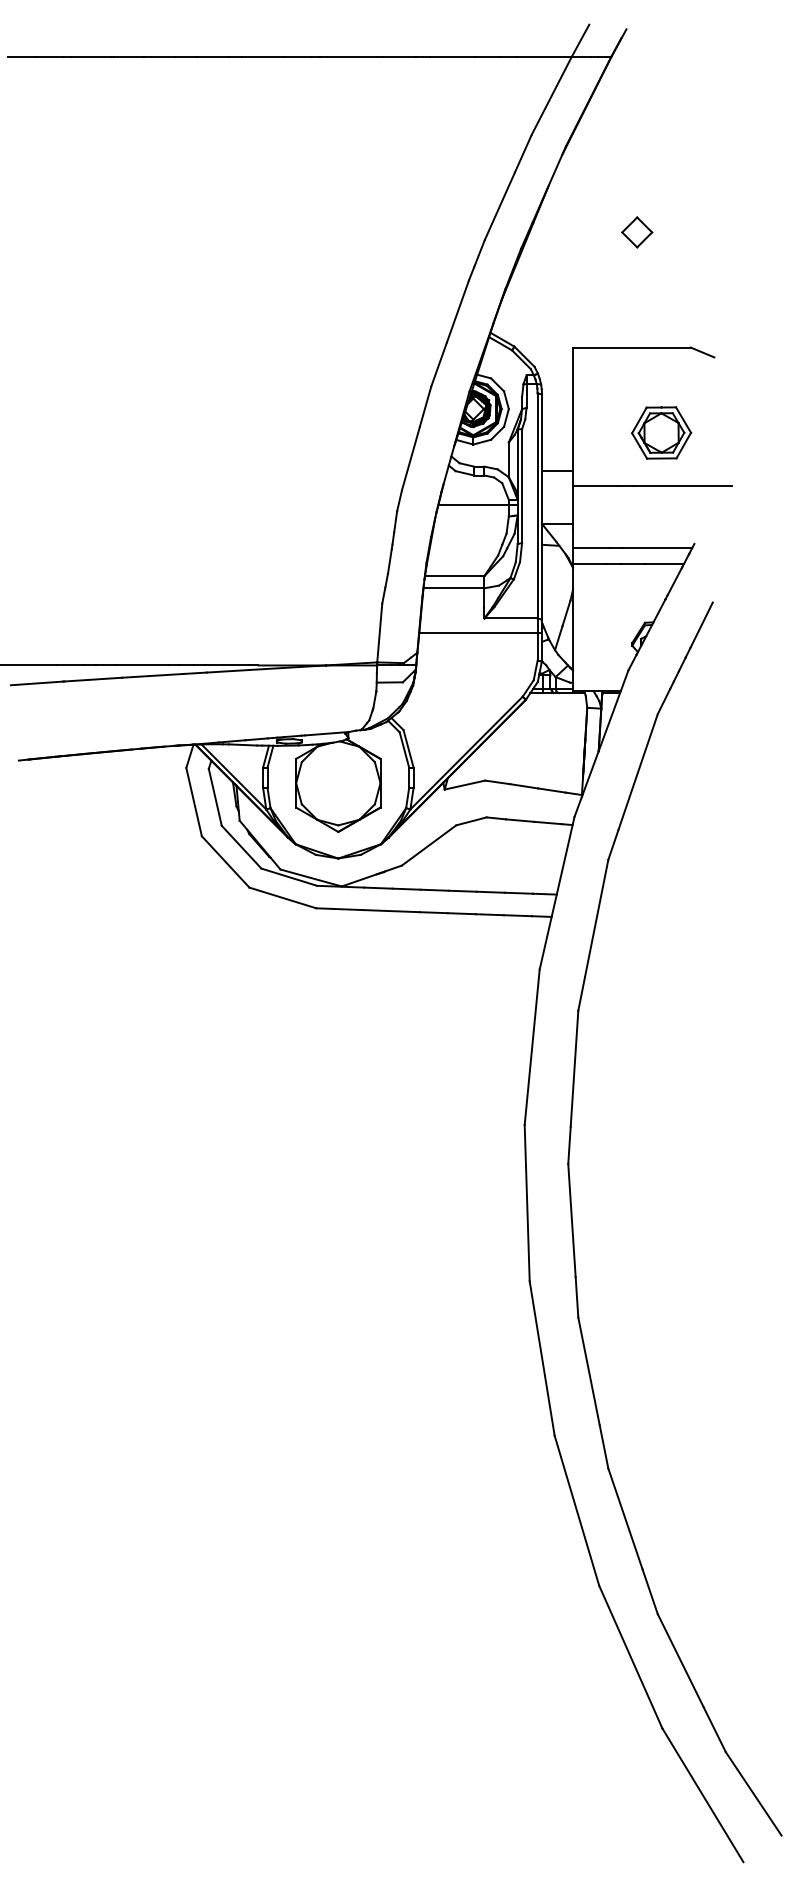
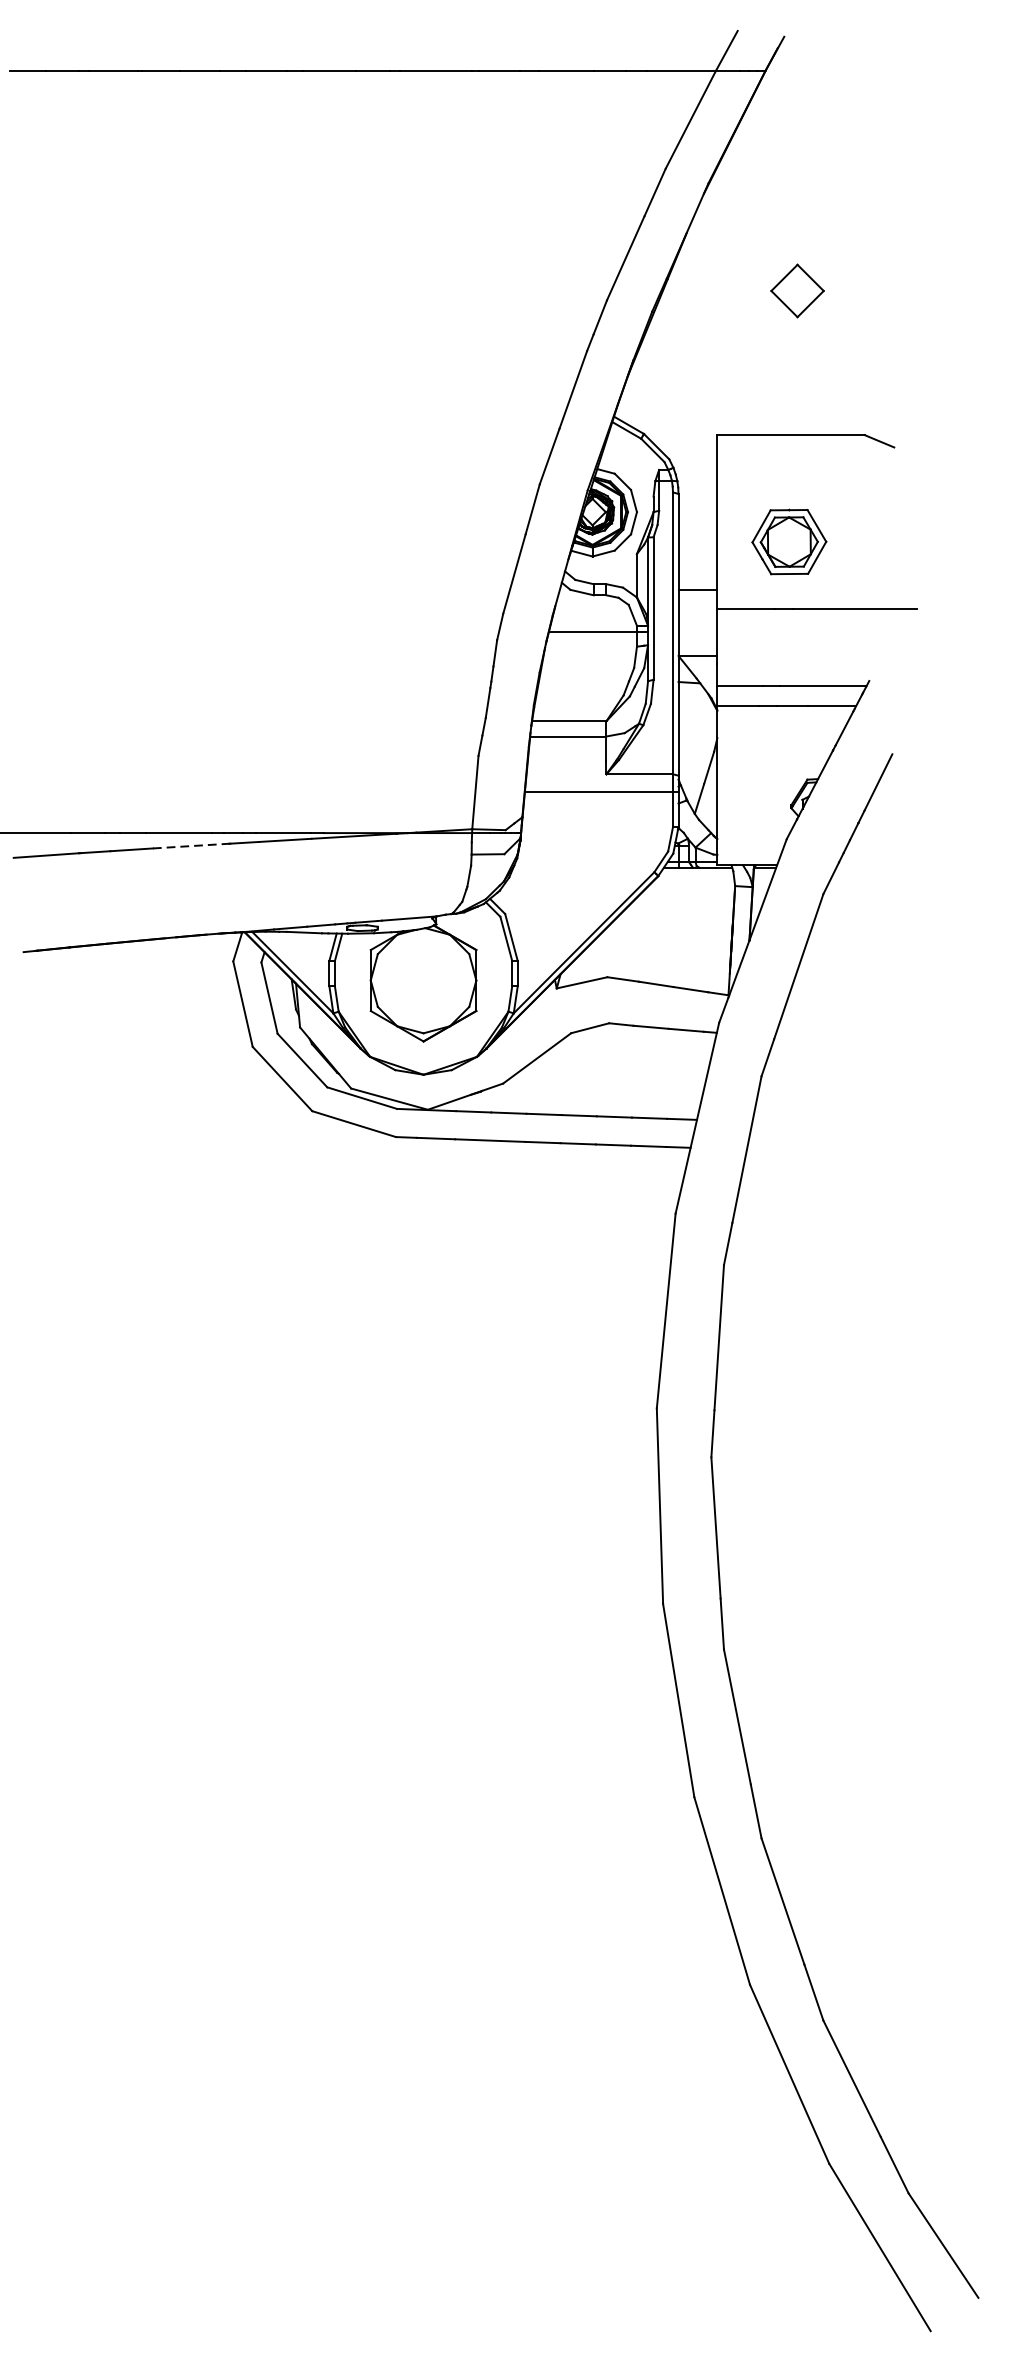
part: (637, 232) -> (798, 291), size x1.4
part: (661, 432) -> (789, 541), moved
line: (152, 675) -> (190, 845), solid -> dashed

